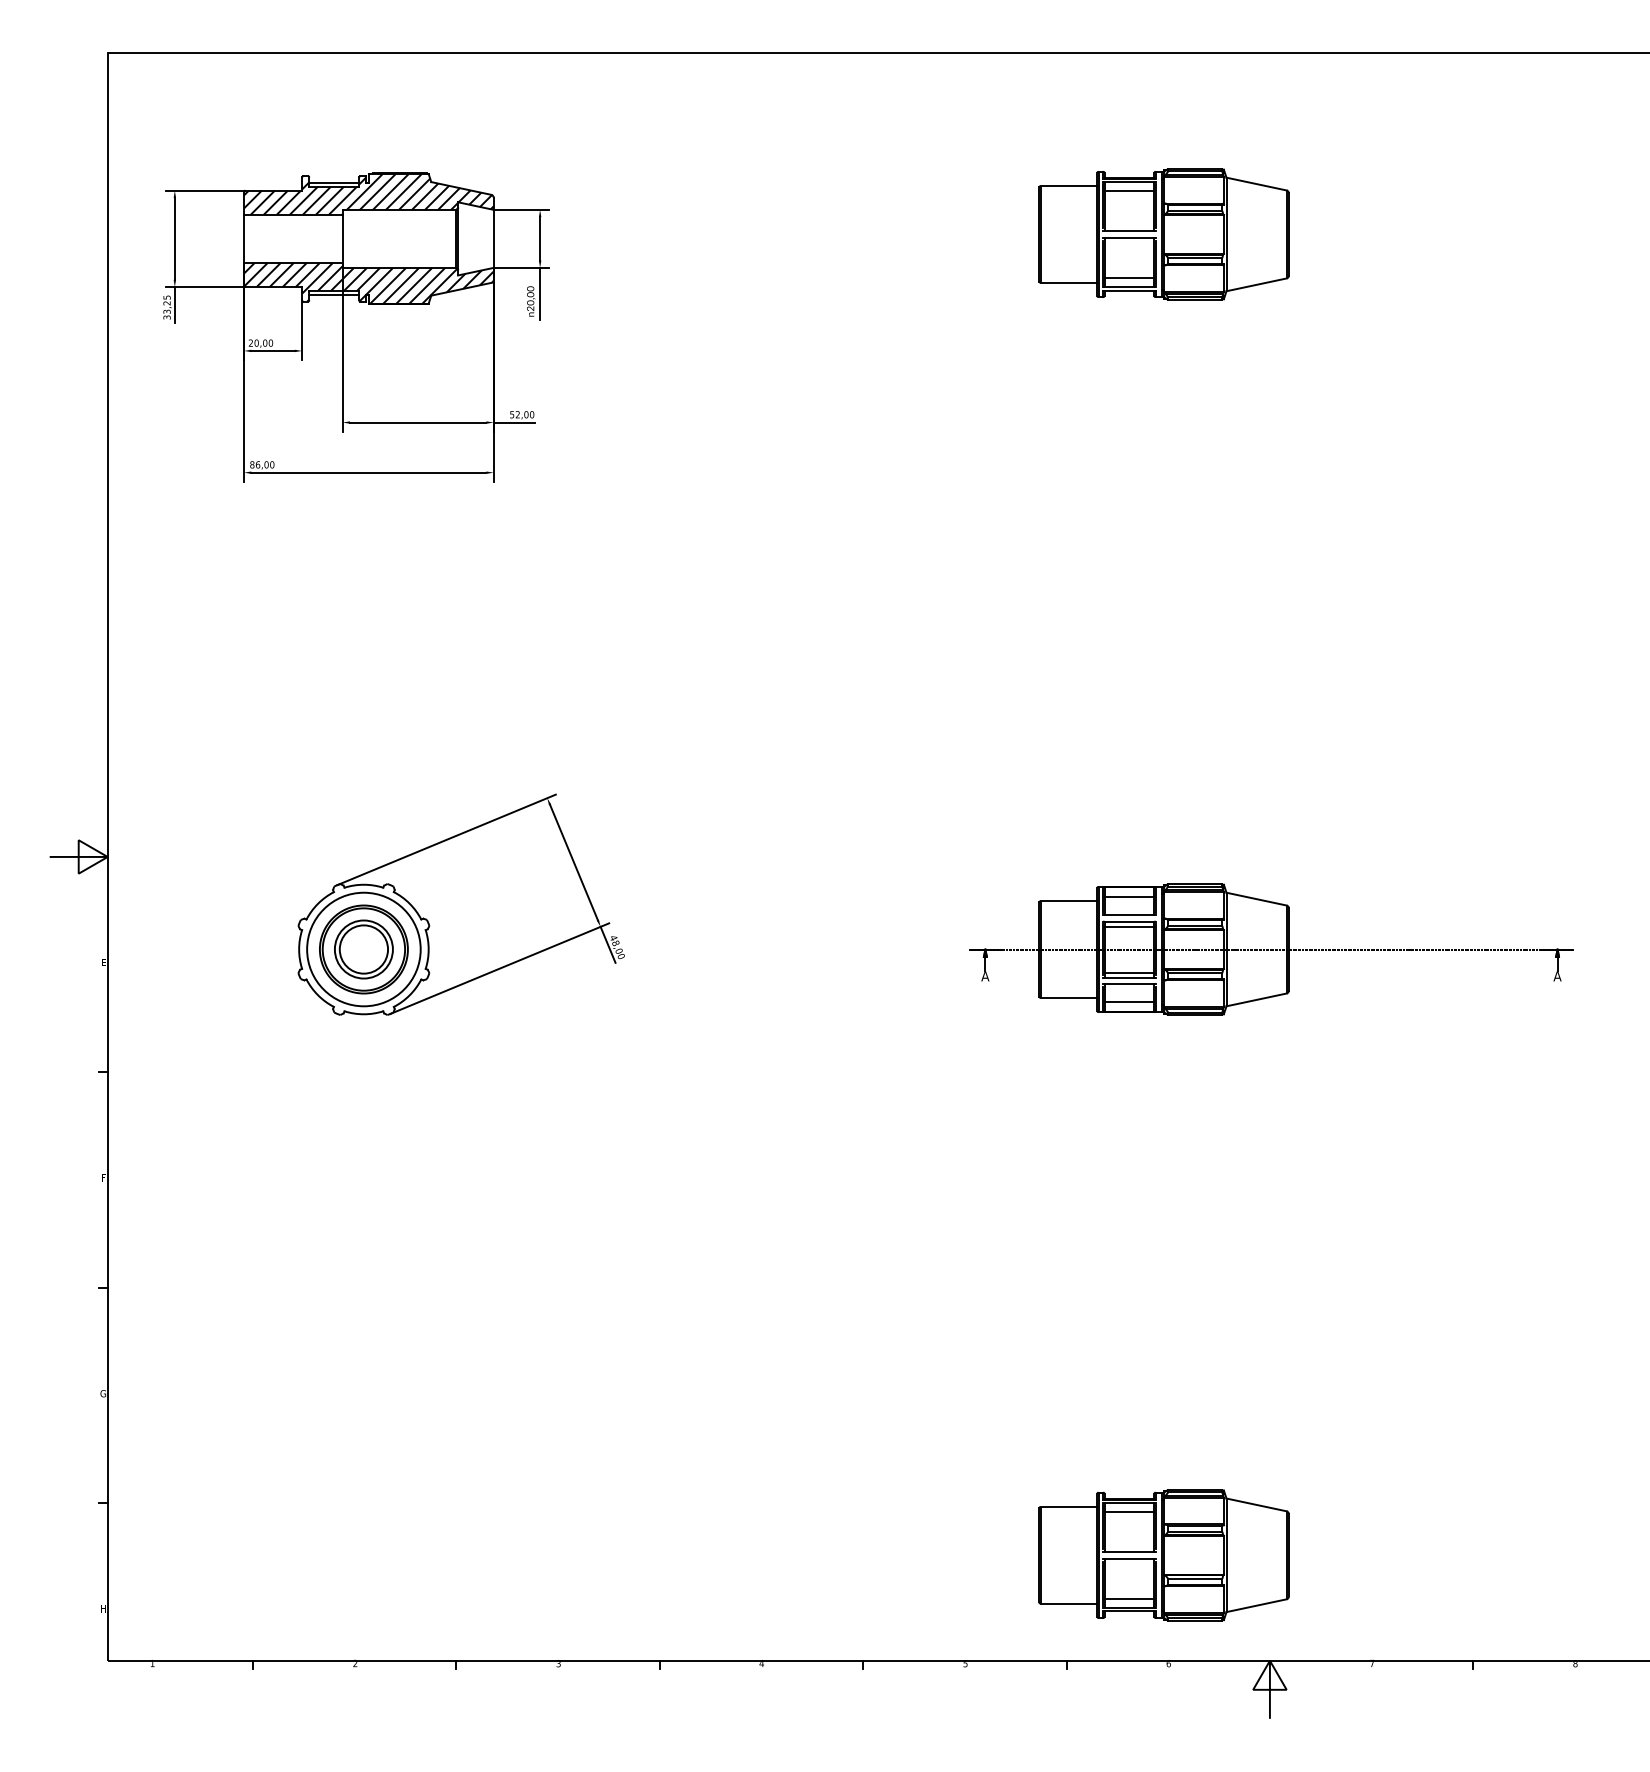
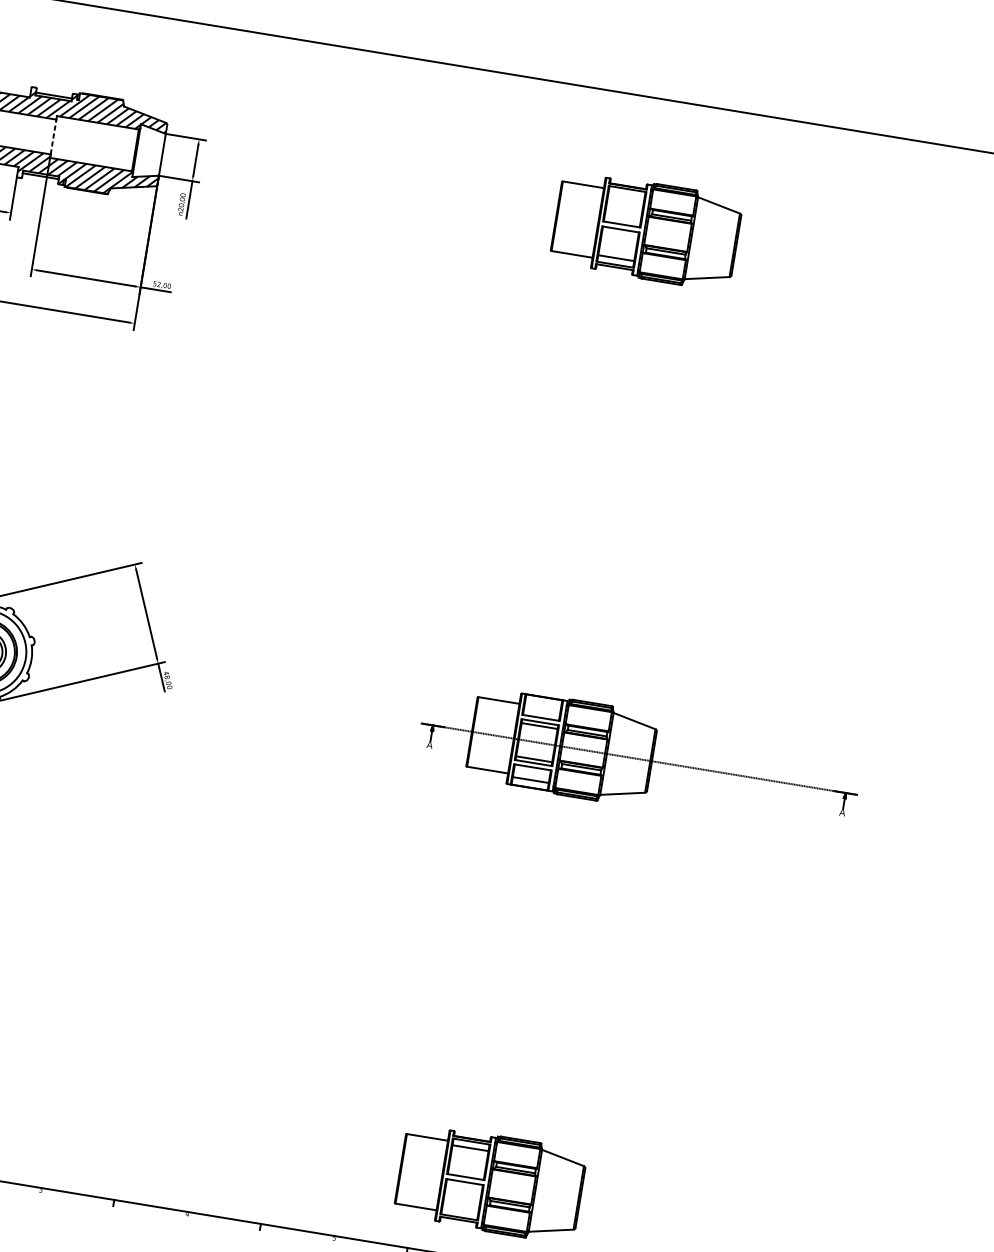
line: (1129, 191) -> (626, 195), removed
line: (342, 238) -> (53, 136), solid -> dashed
line: (1129, 897) -> (543, 704), removed
line: (1129, 1598) -> (460, 1210), removed

